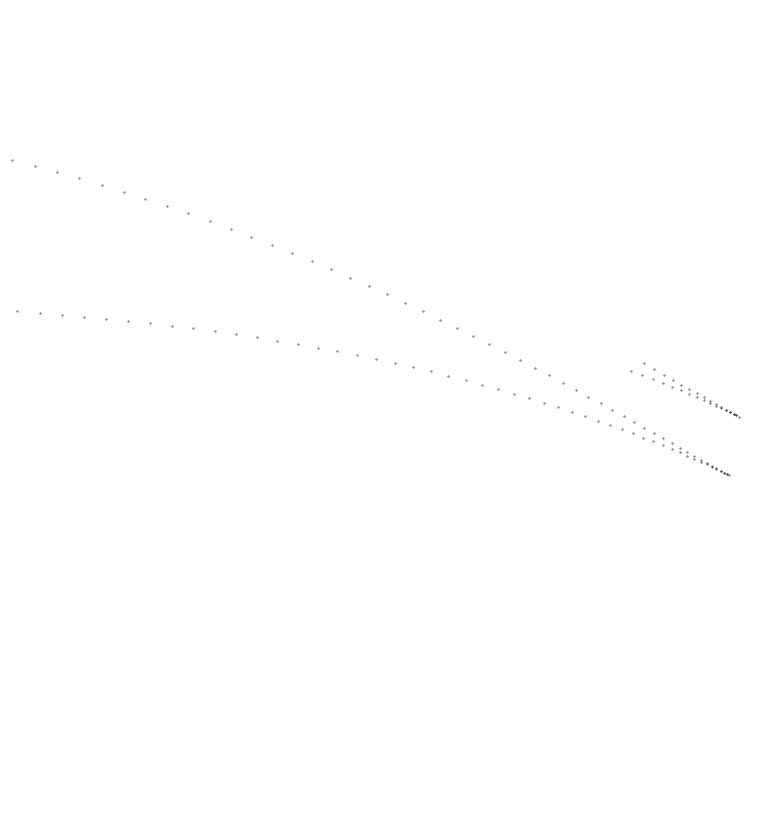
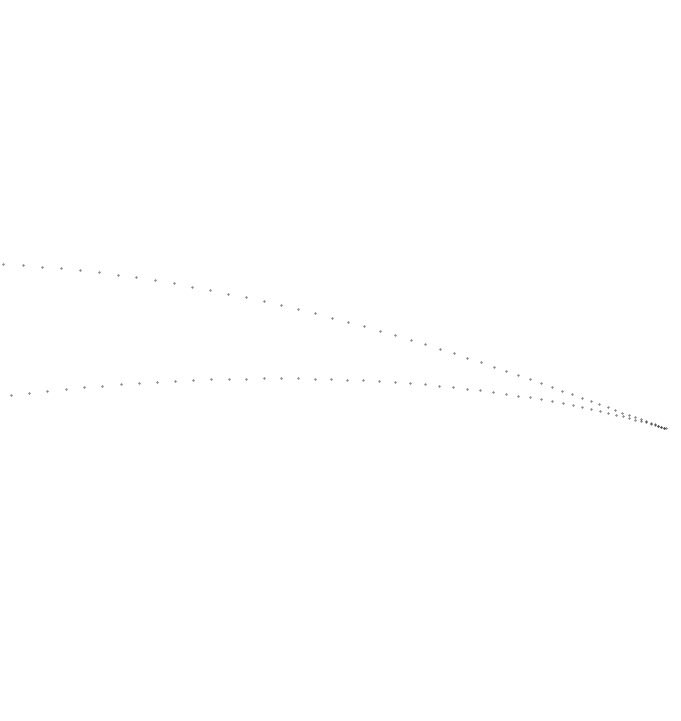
part: (685, 389) -> (619, 364), removed

